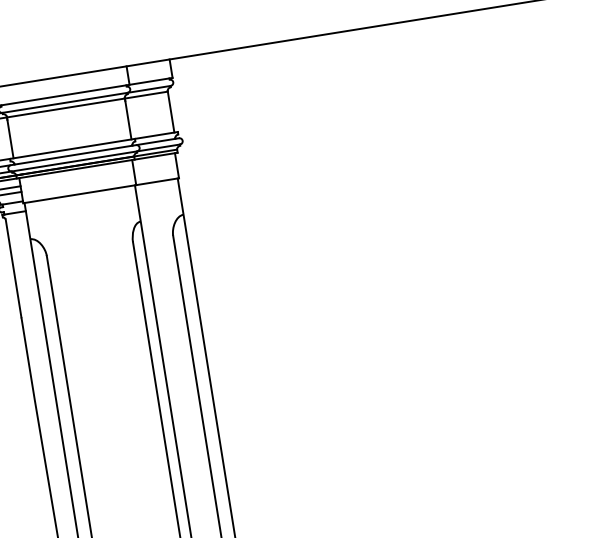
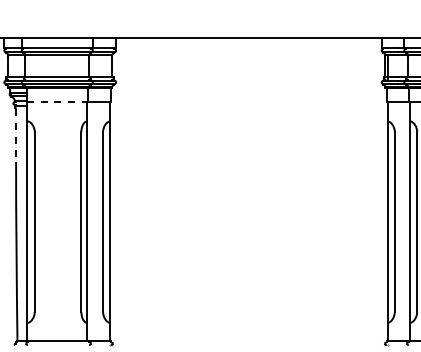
line: (79, 193) -> (57, 101), solid -> dashed
line: (14, 268) -> (16, 135), solid -> dashed

